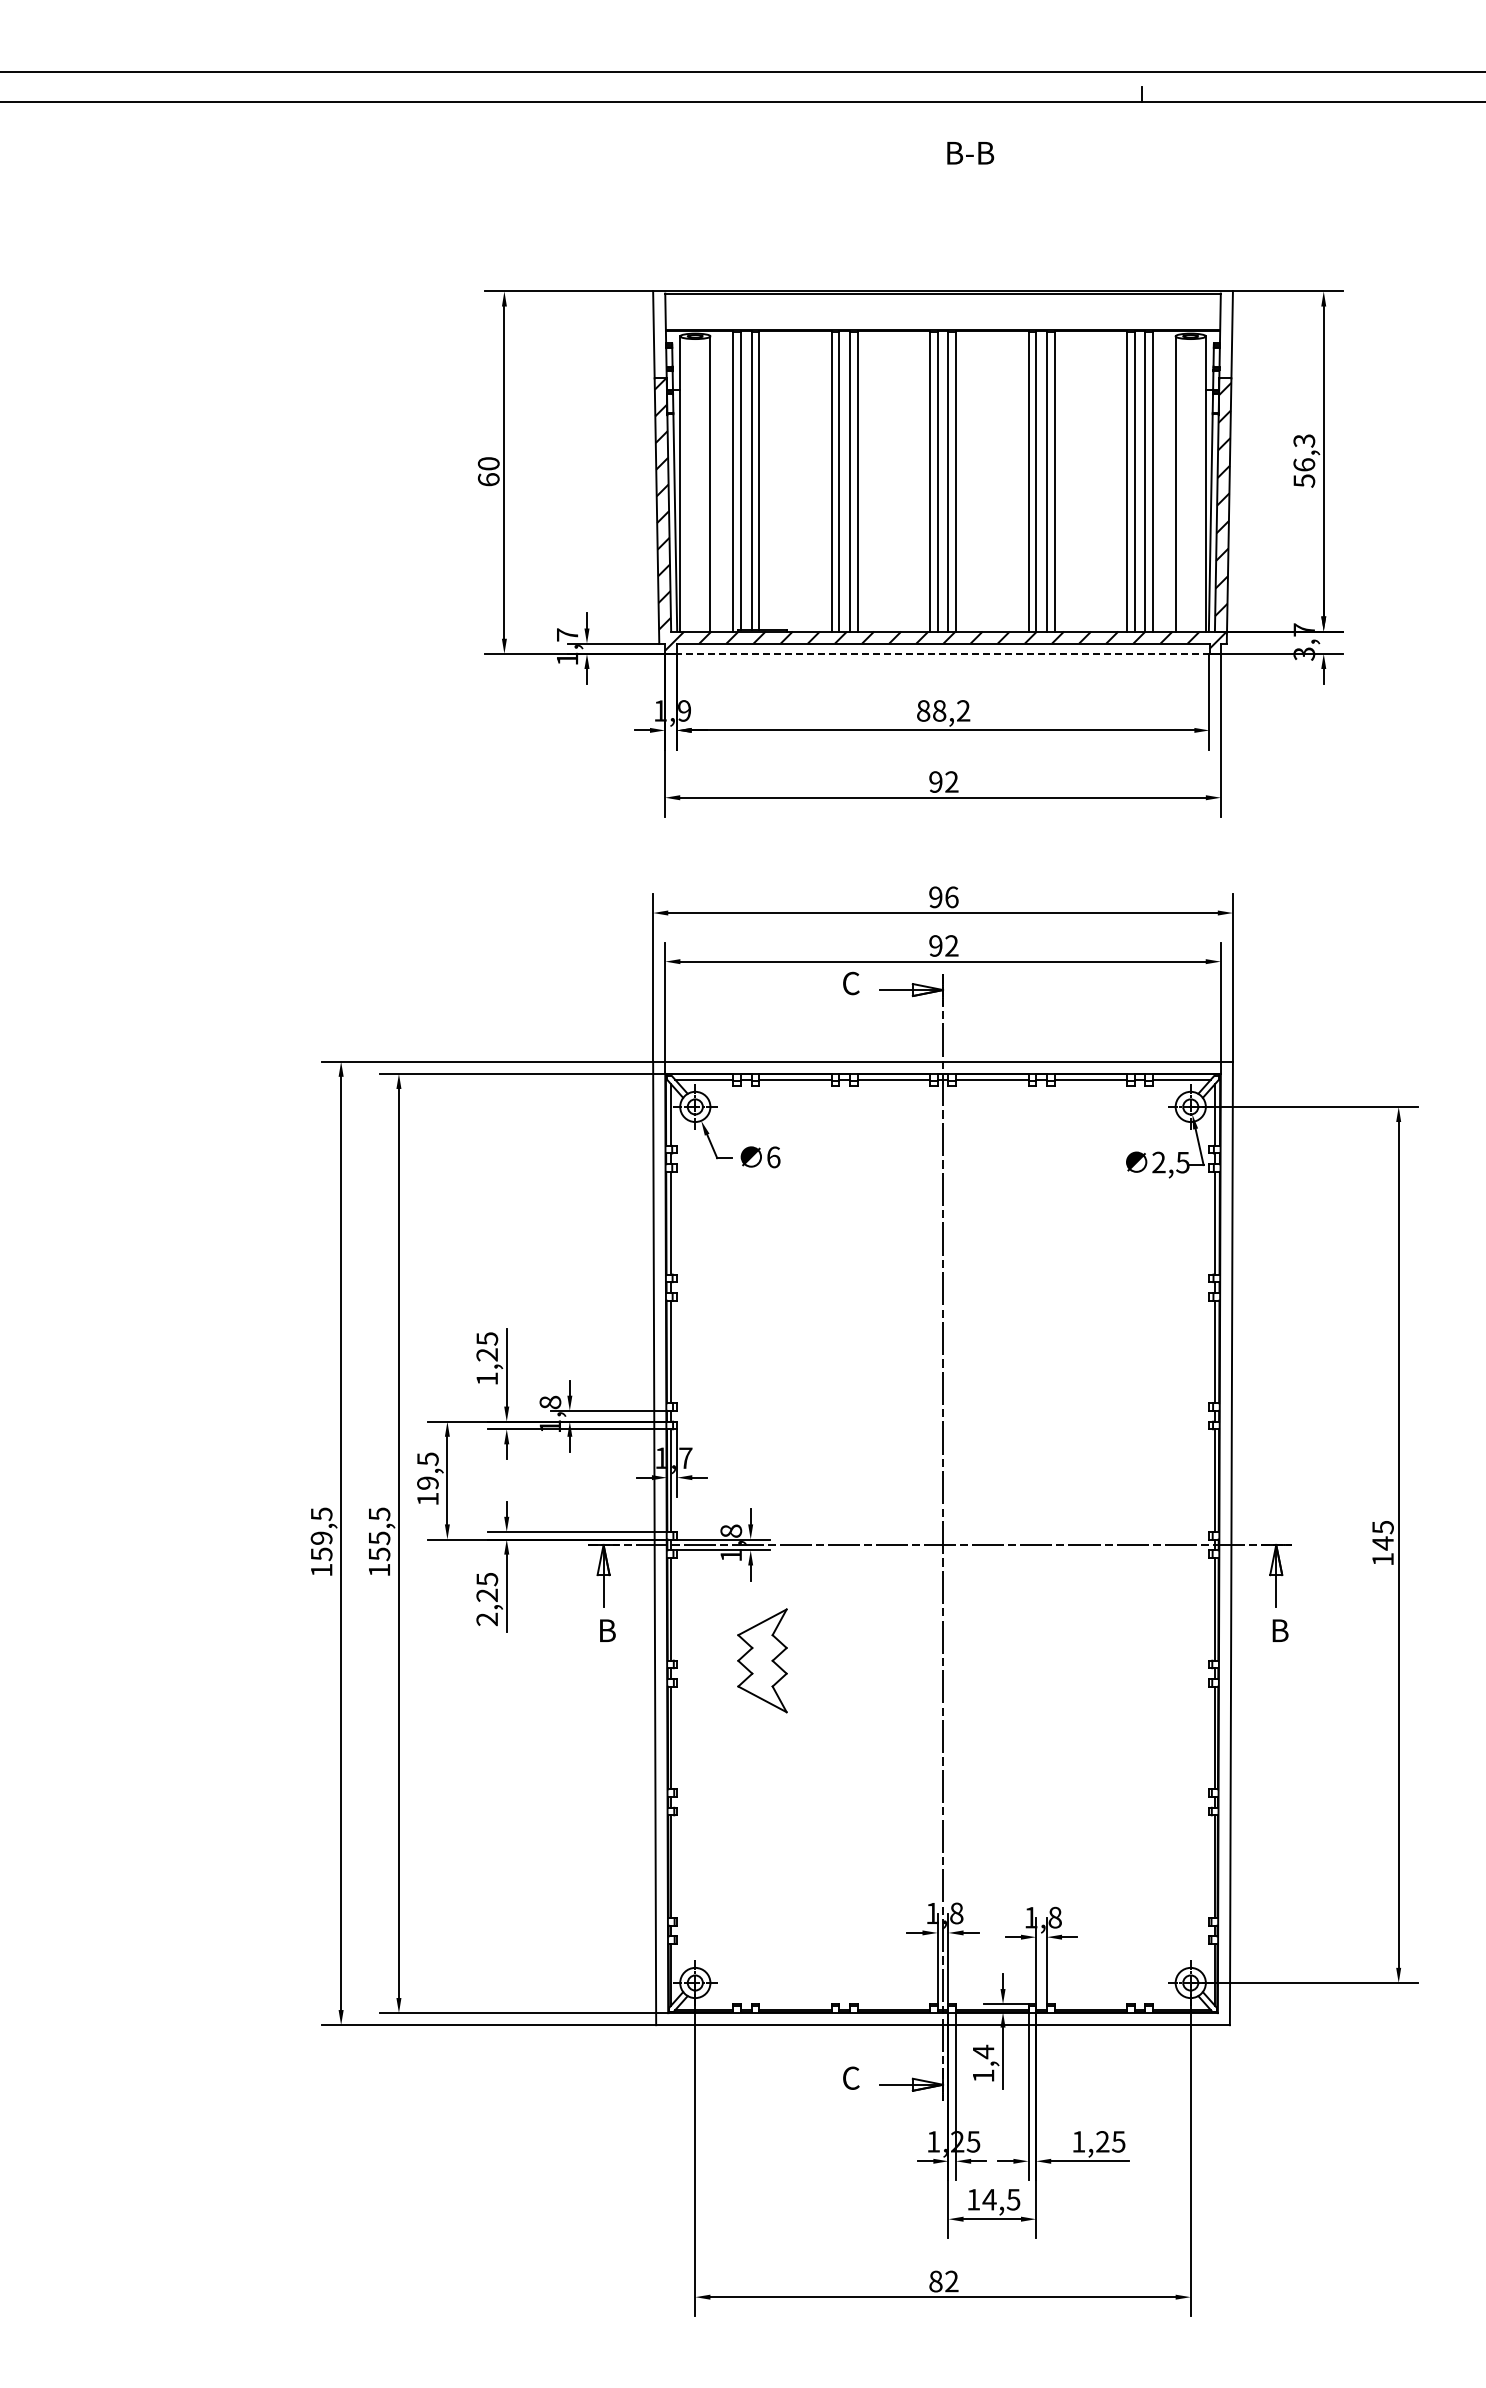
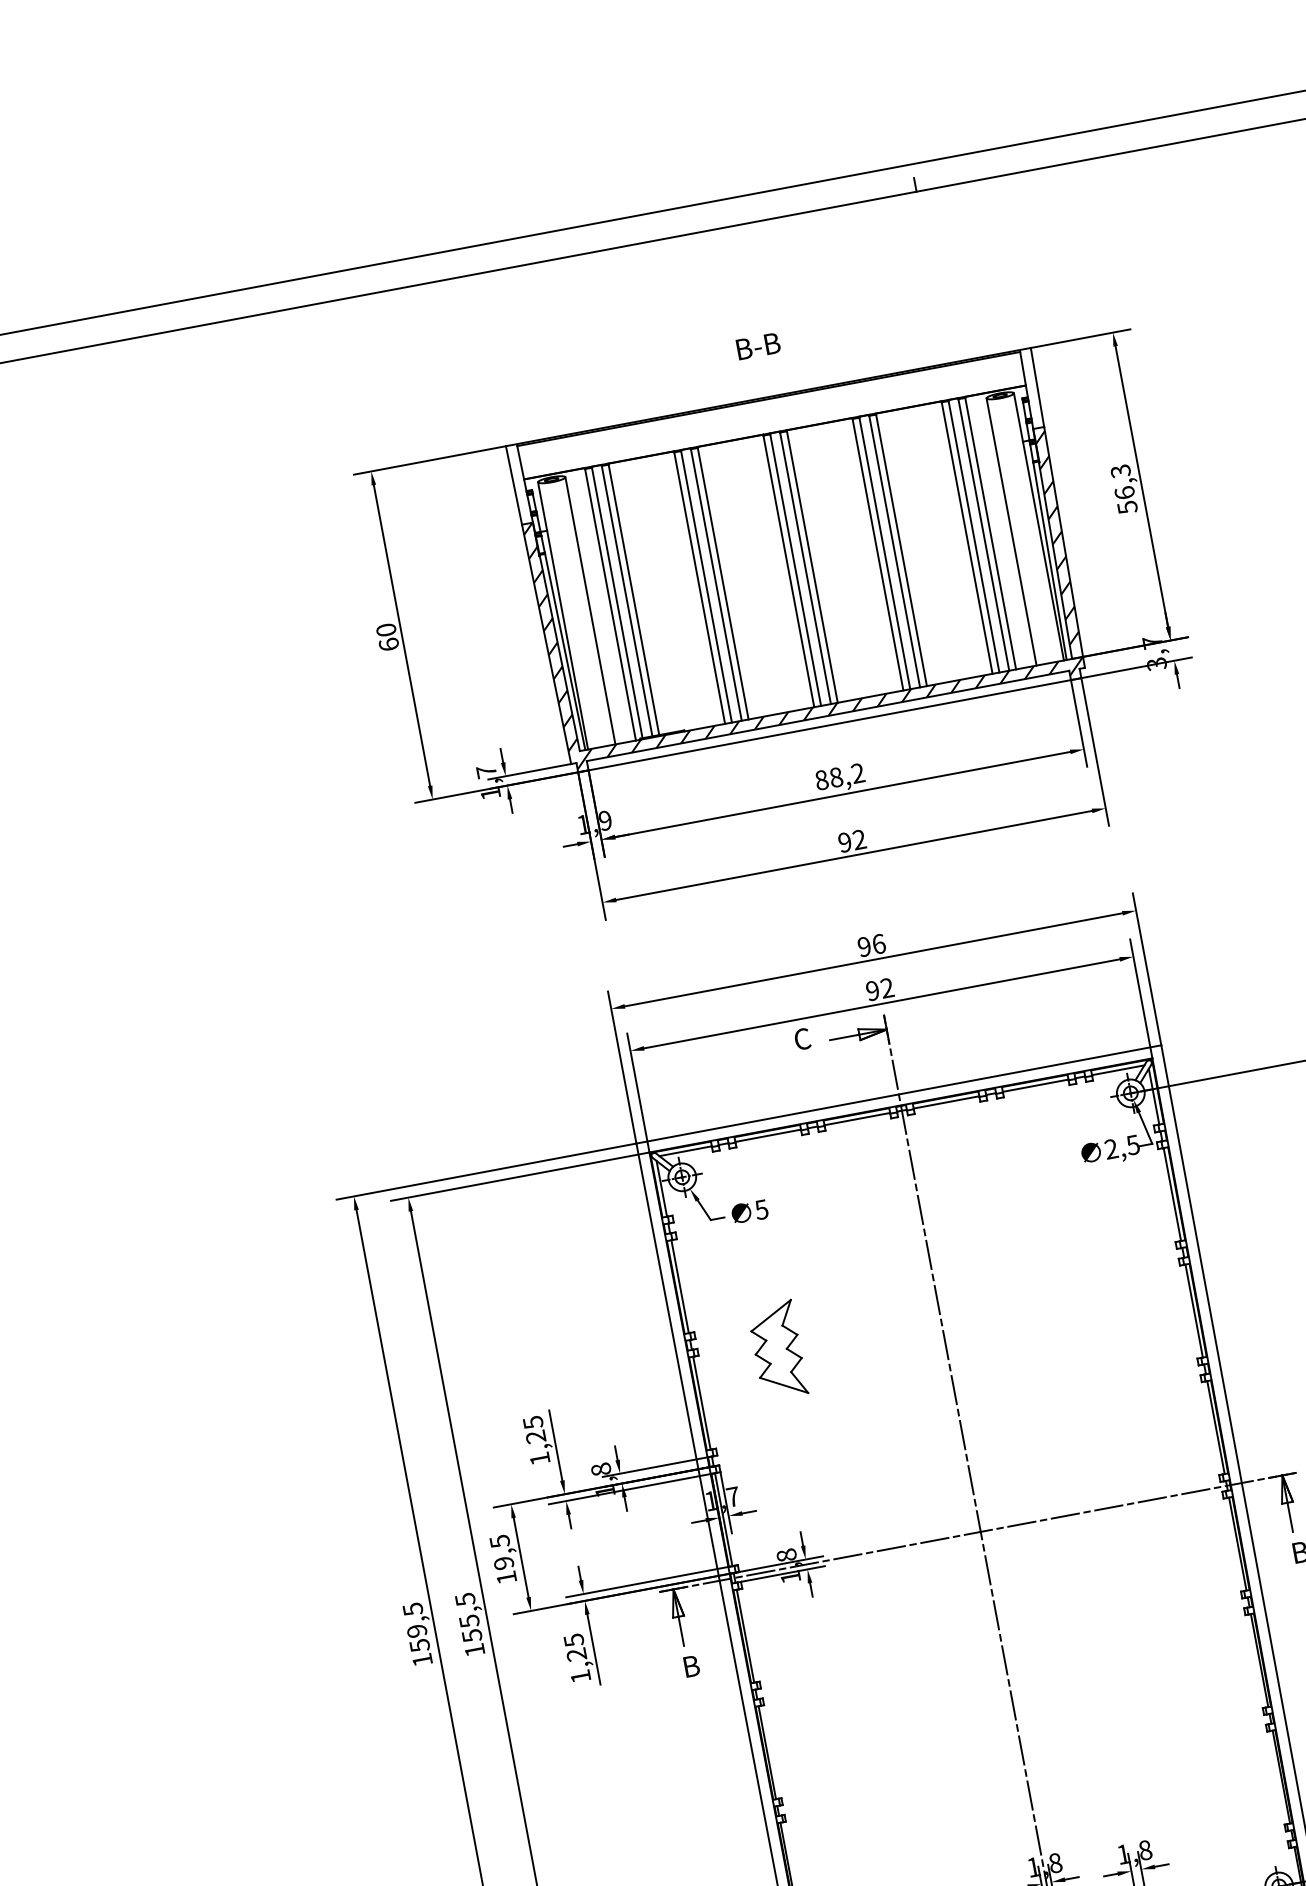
text: (970, 153) -> (758, 346), moved
line: (942, 653) -> (829, 724), dashed -> solid
text: (773, 1157) -> (761, 1209), 6 -> 5
text: (486, 1619) -> (580, 1676), 2,25 -> 1,25
part: (762, 1660) -> (777, 1350), moved

